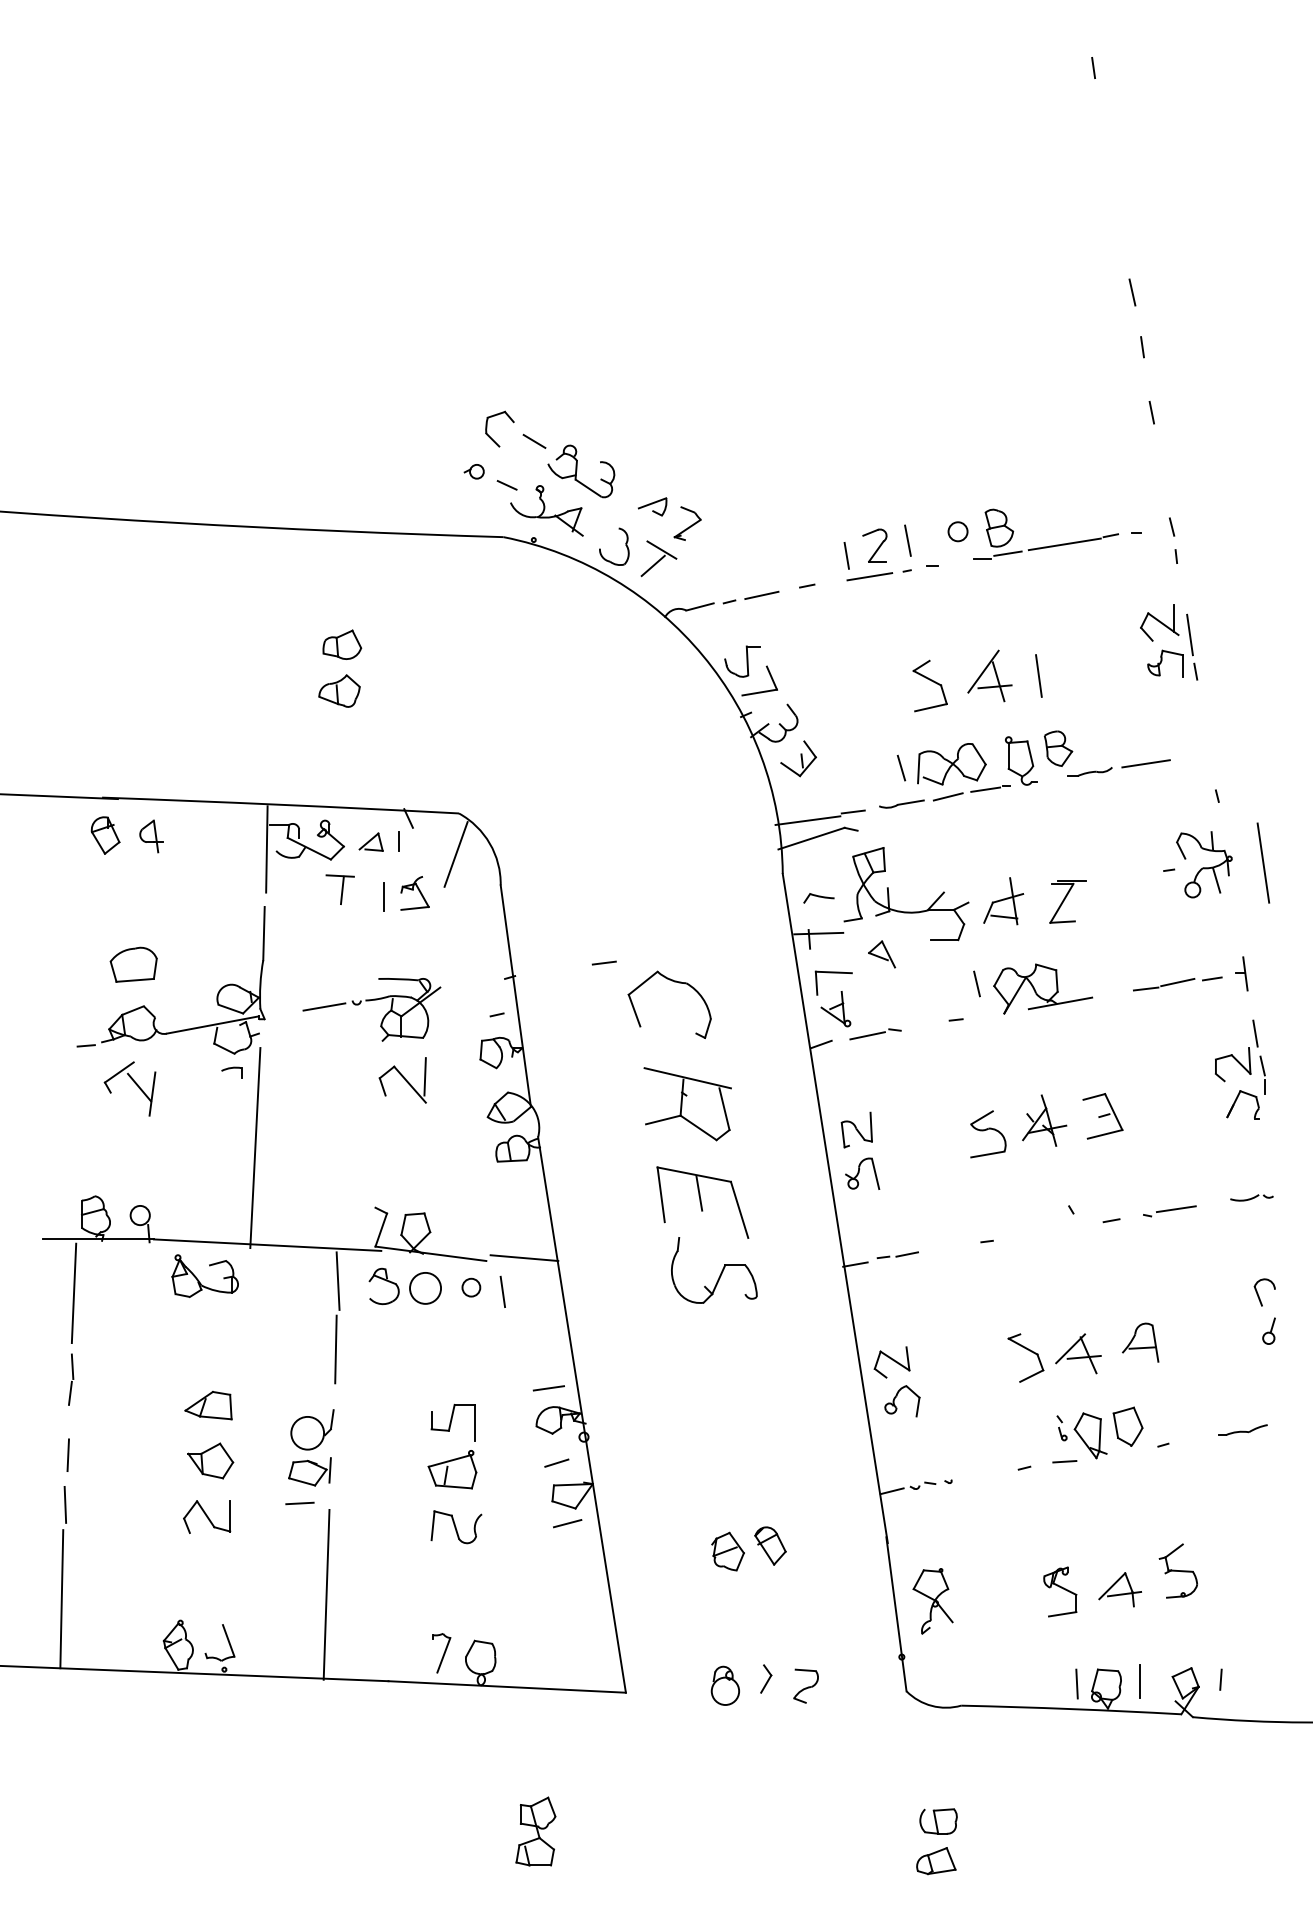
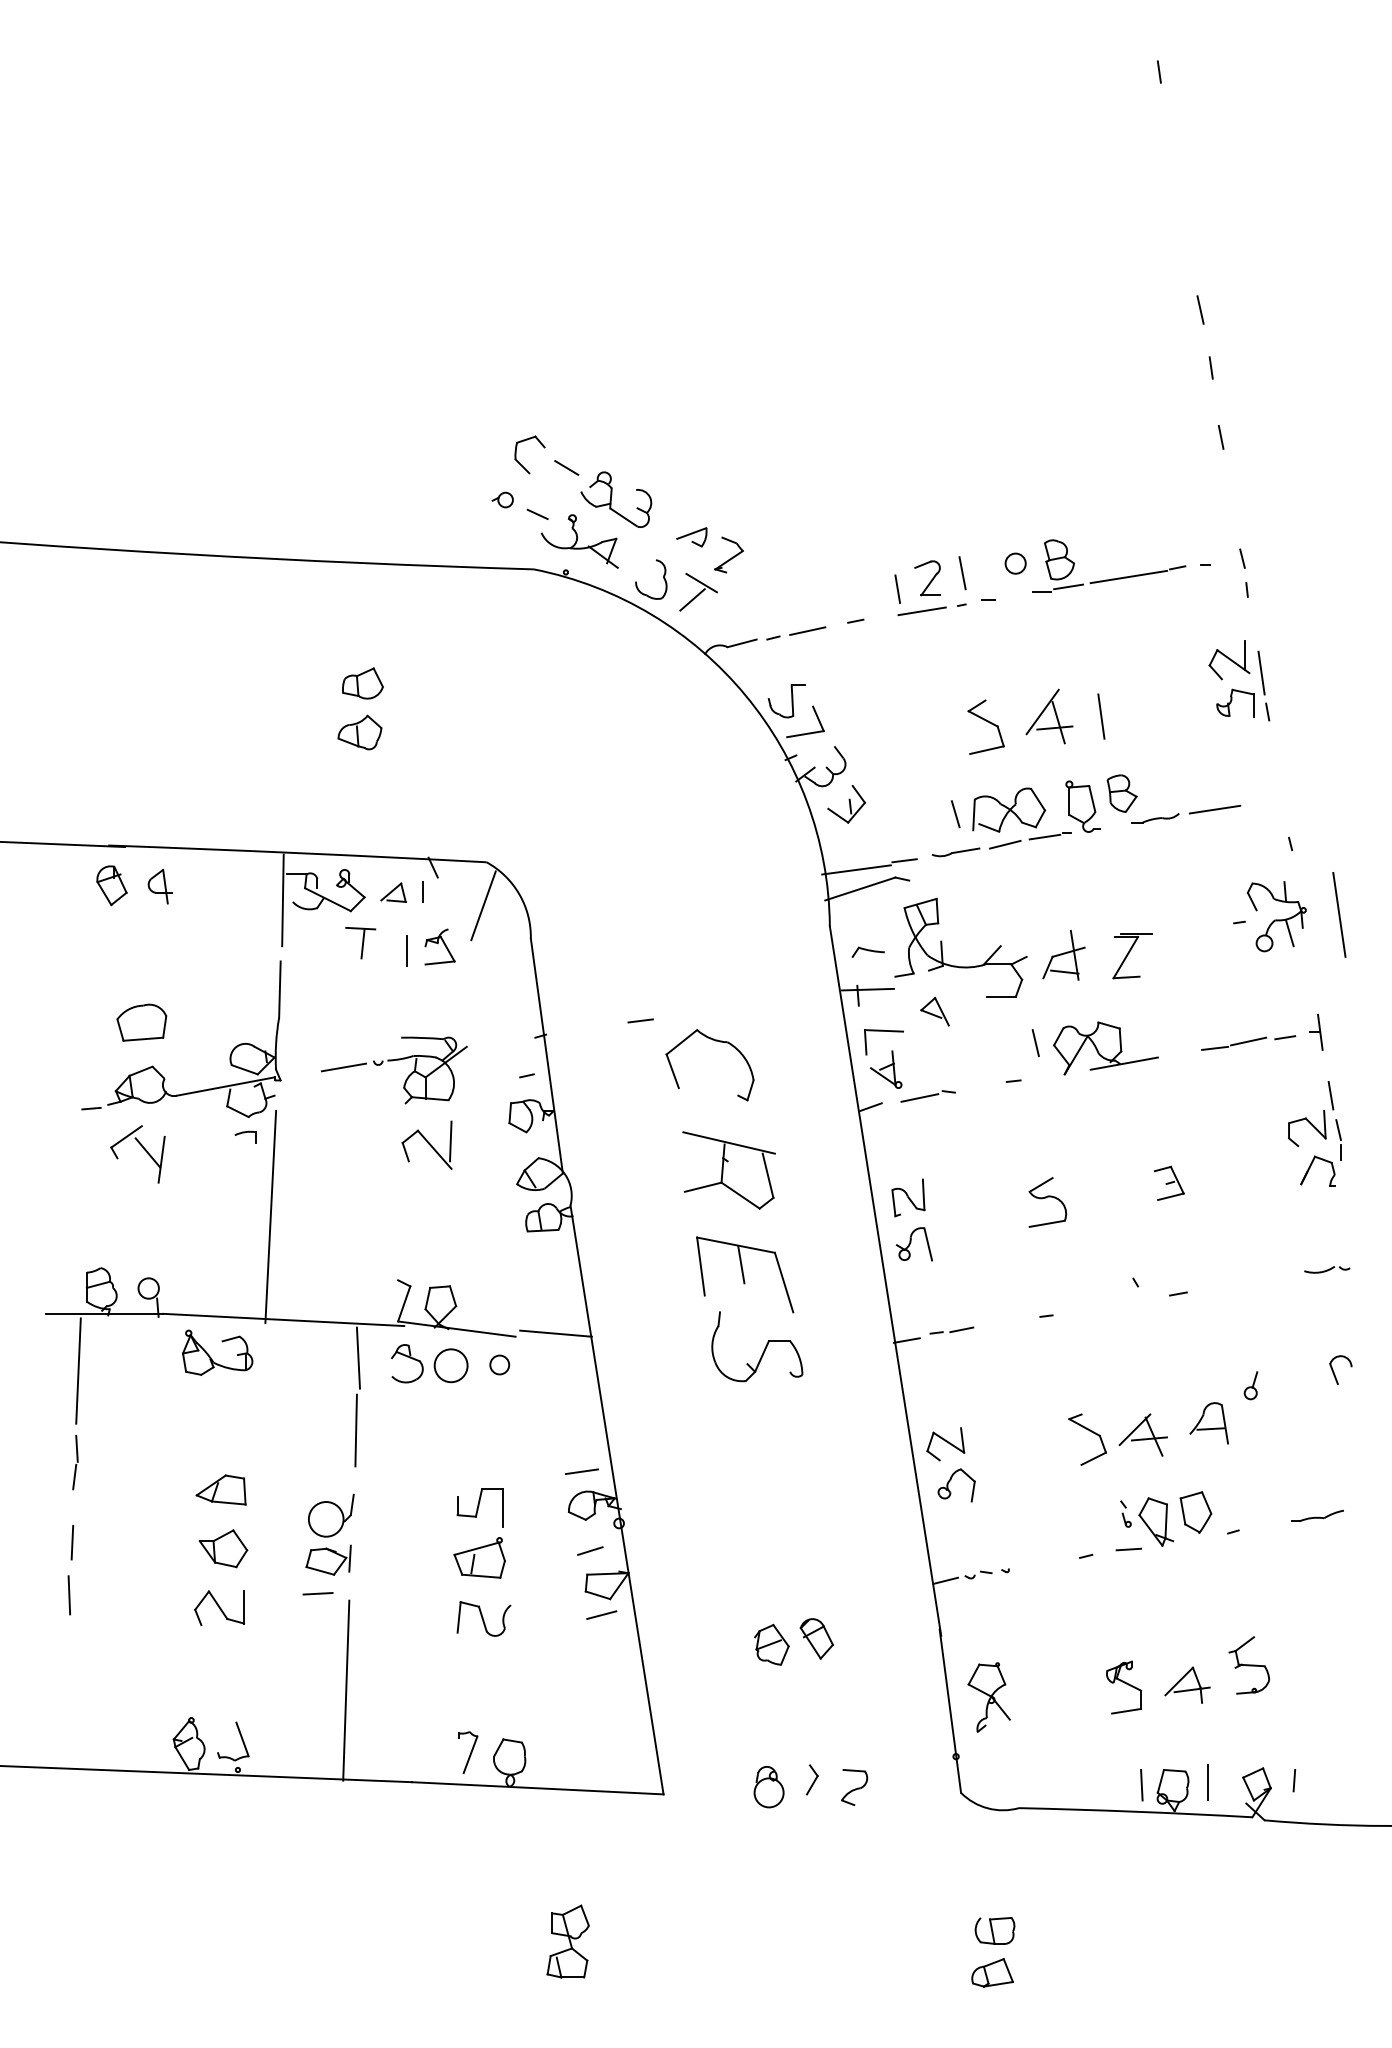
part: (1102, 1116) -> (1168, 1183), size x0.7
part: (1044, 1120) -> (1107, 1187), removed
part: (1169, 1211) -> (1239, 1284), removed
line: (502, 1291) -> (532, 1369), removed
part: (1268, 1330) -> (1250, 1384), moved
line: (61, 1599) -> (65, 1695), removed

